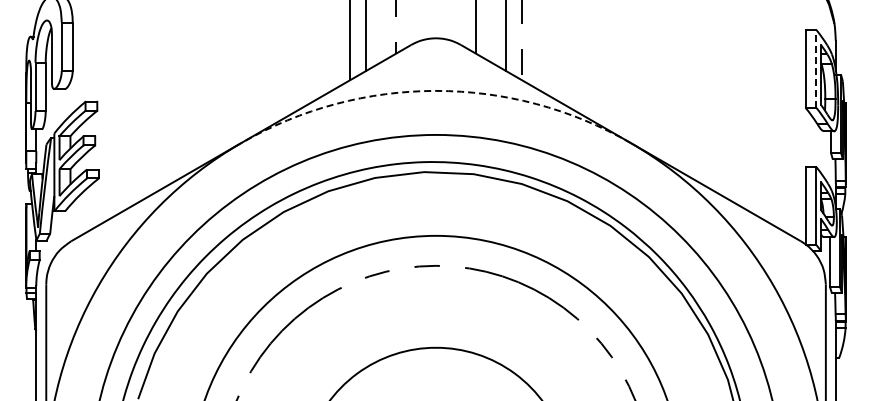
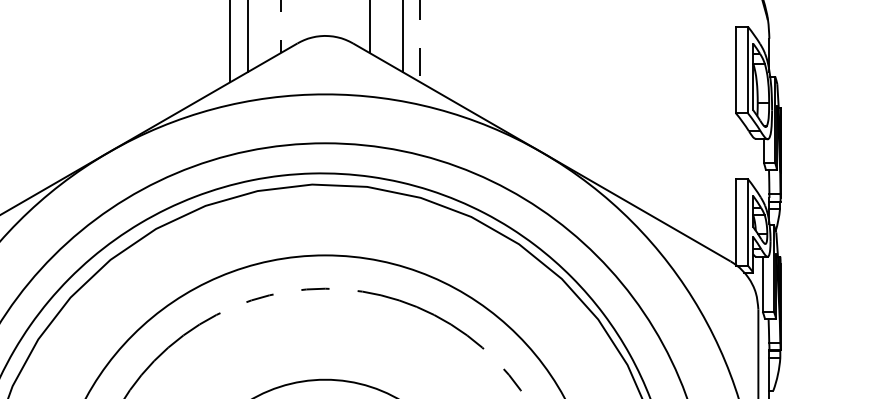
line: (816, 68) -> (747, 69), dashed -> solid
arc: (436, 90) -> (325, 93), dashed -> solid

